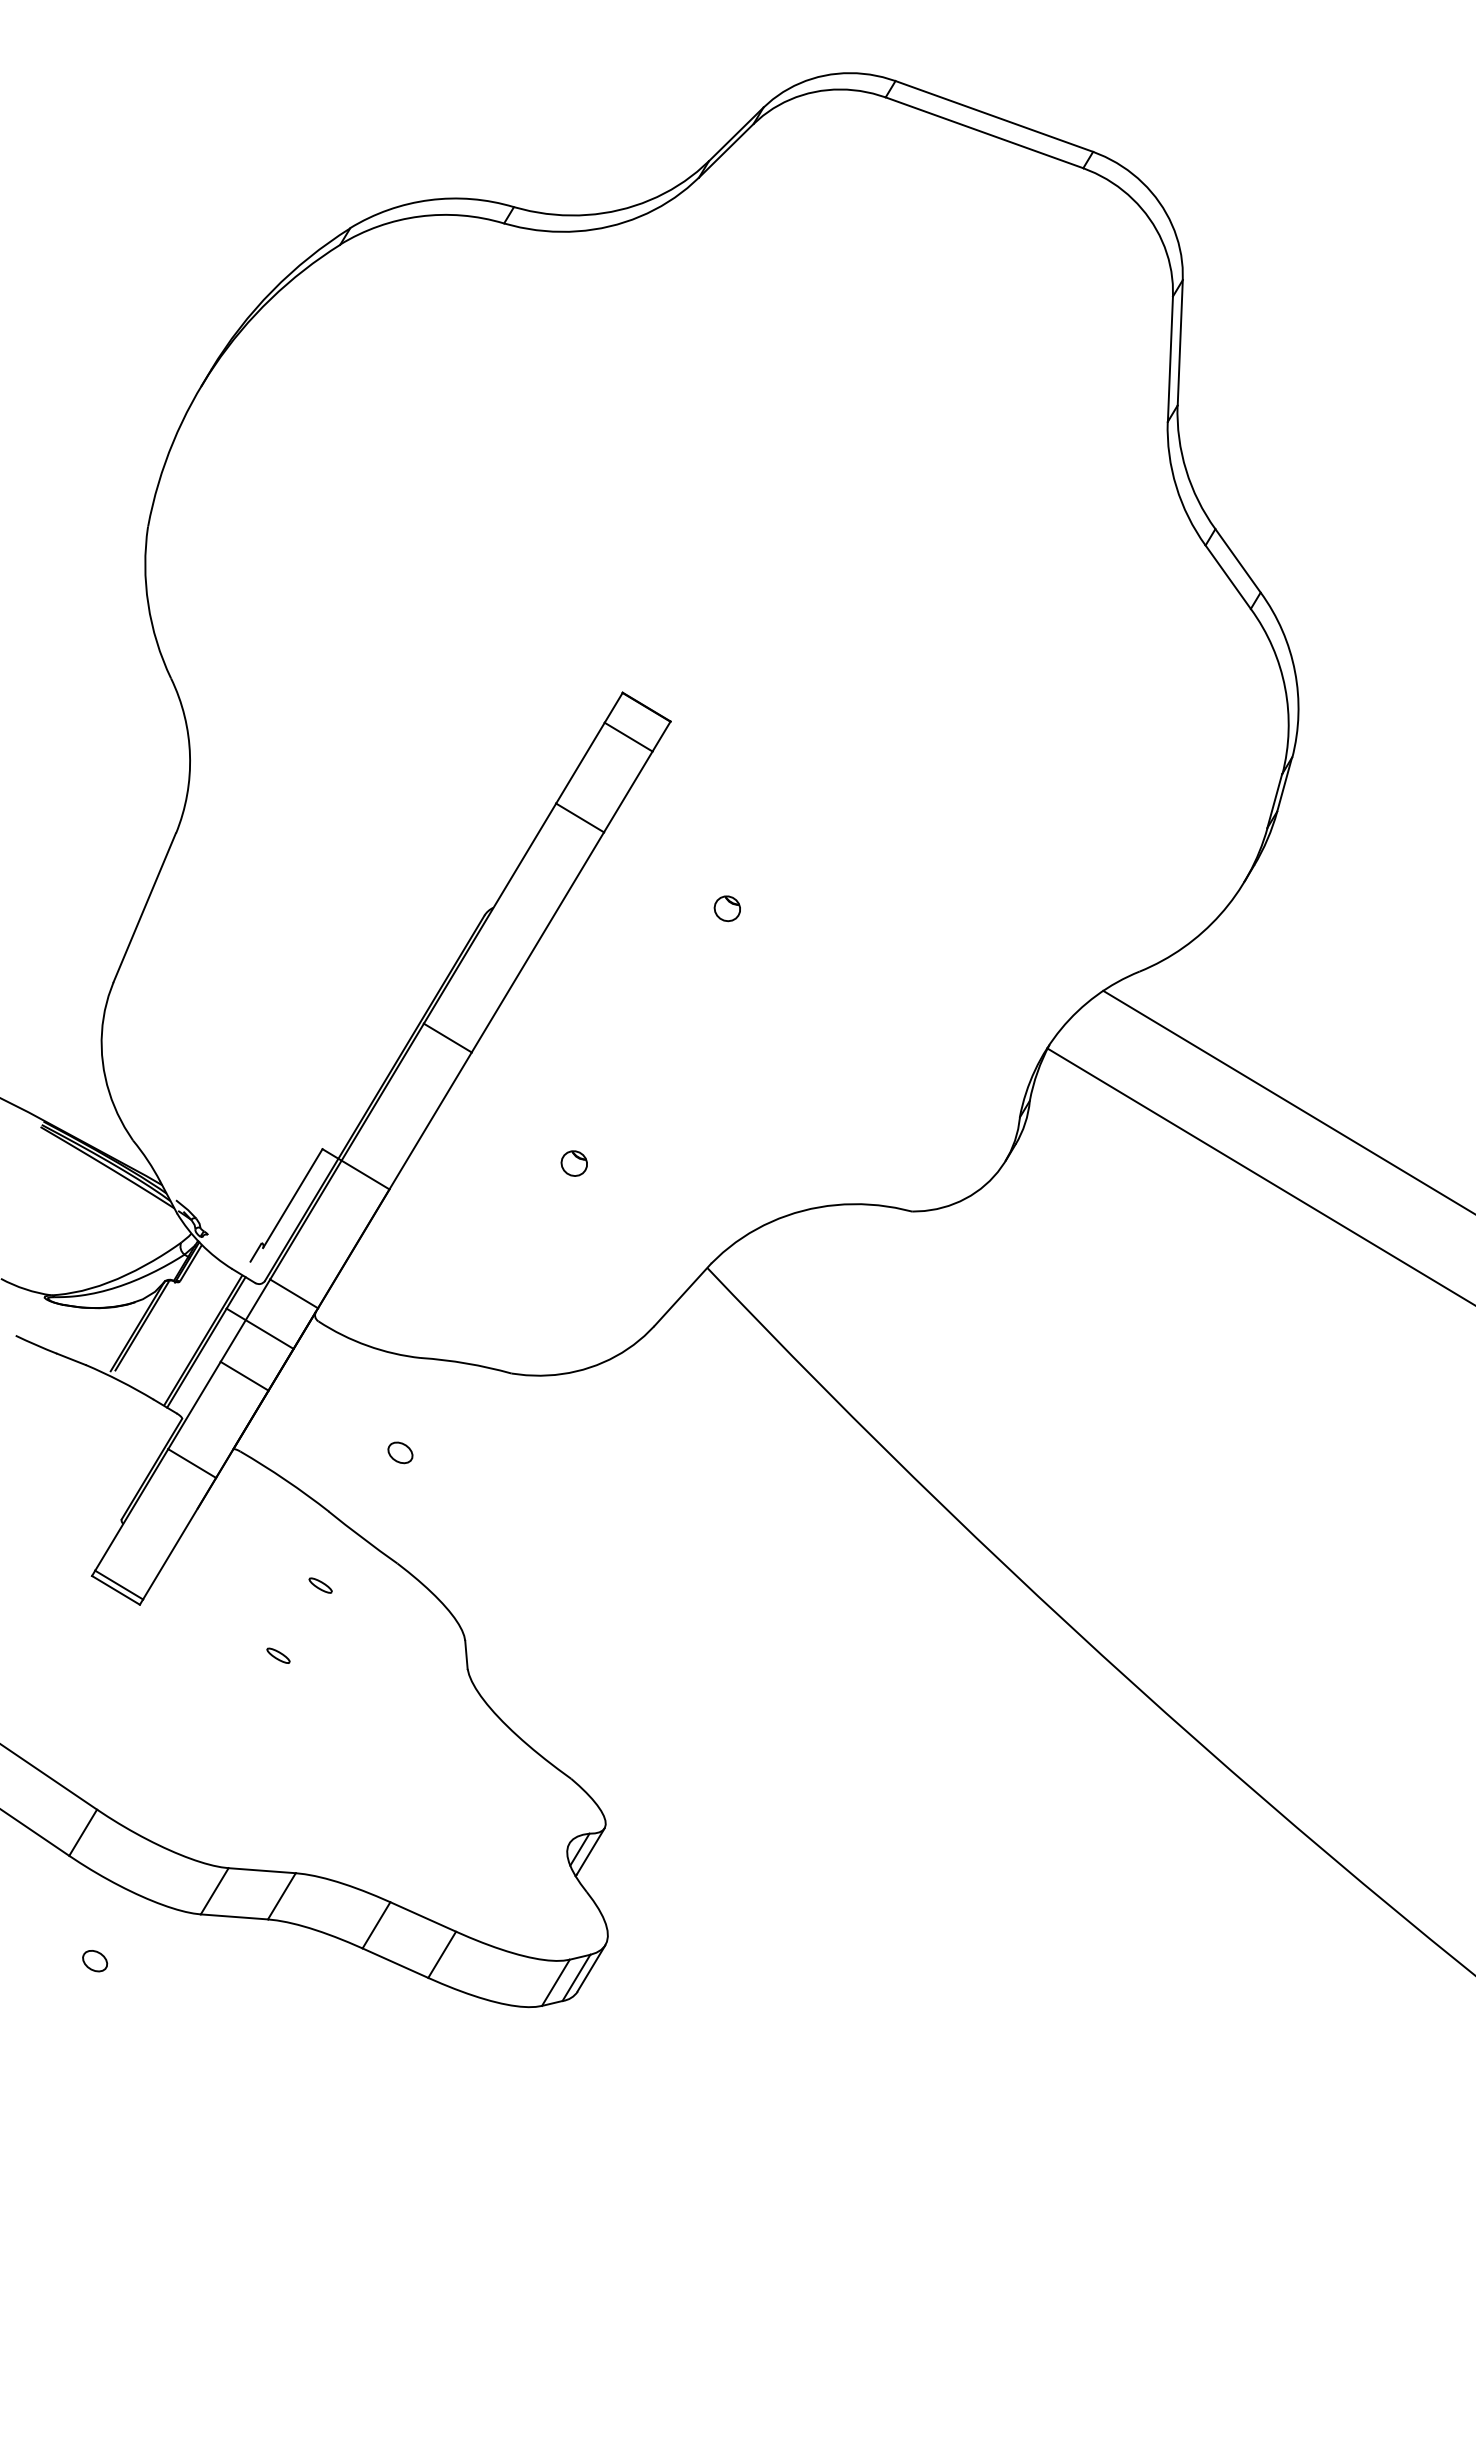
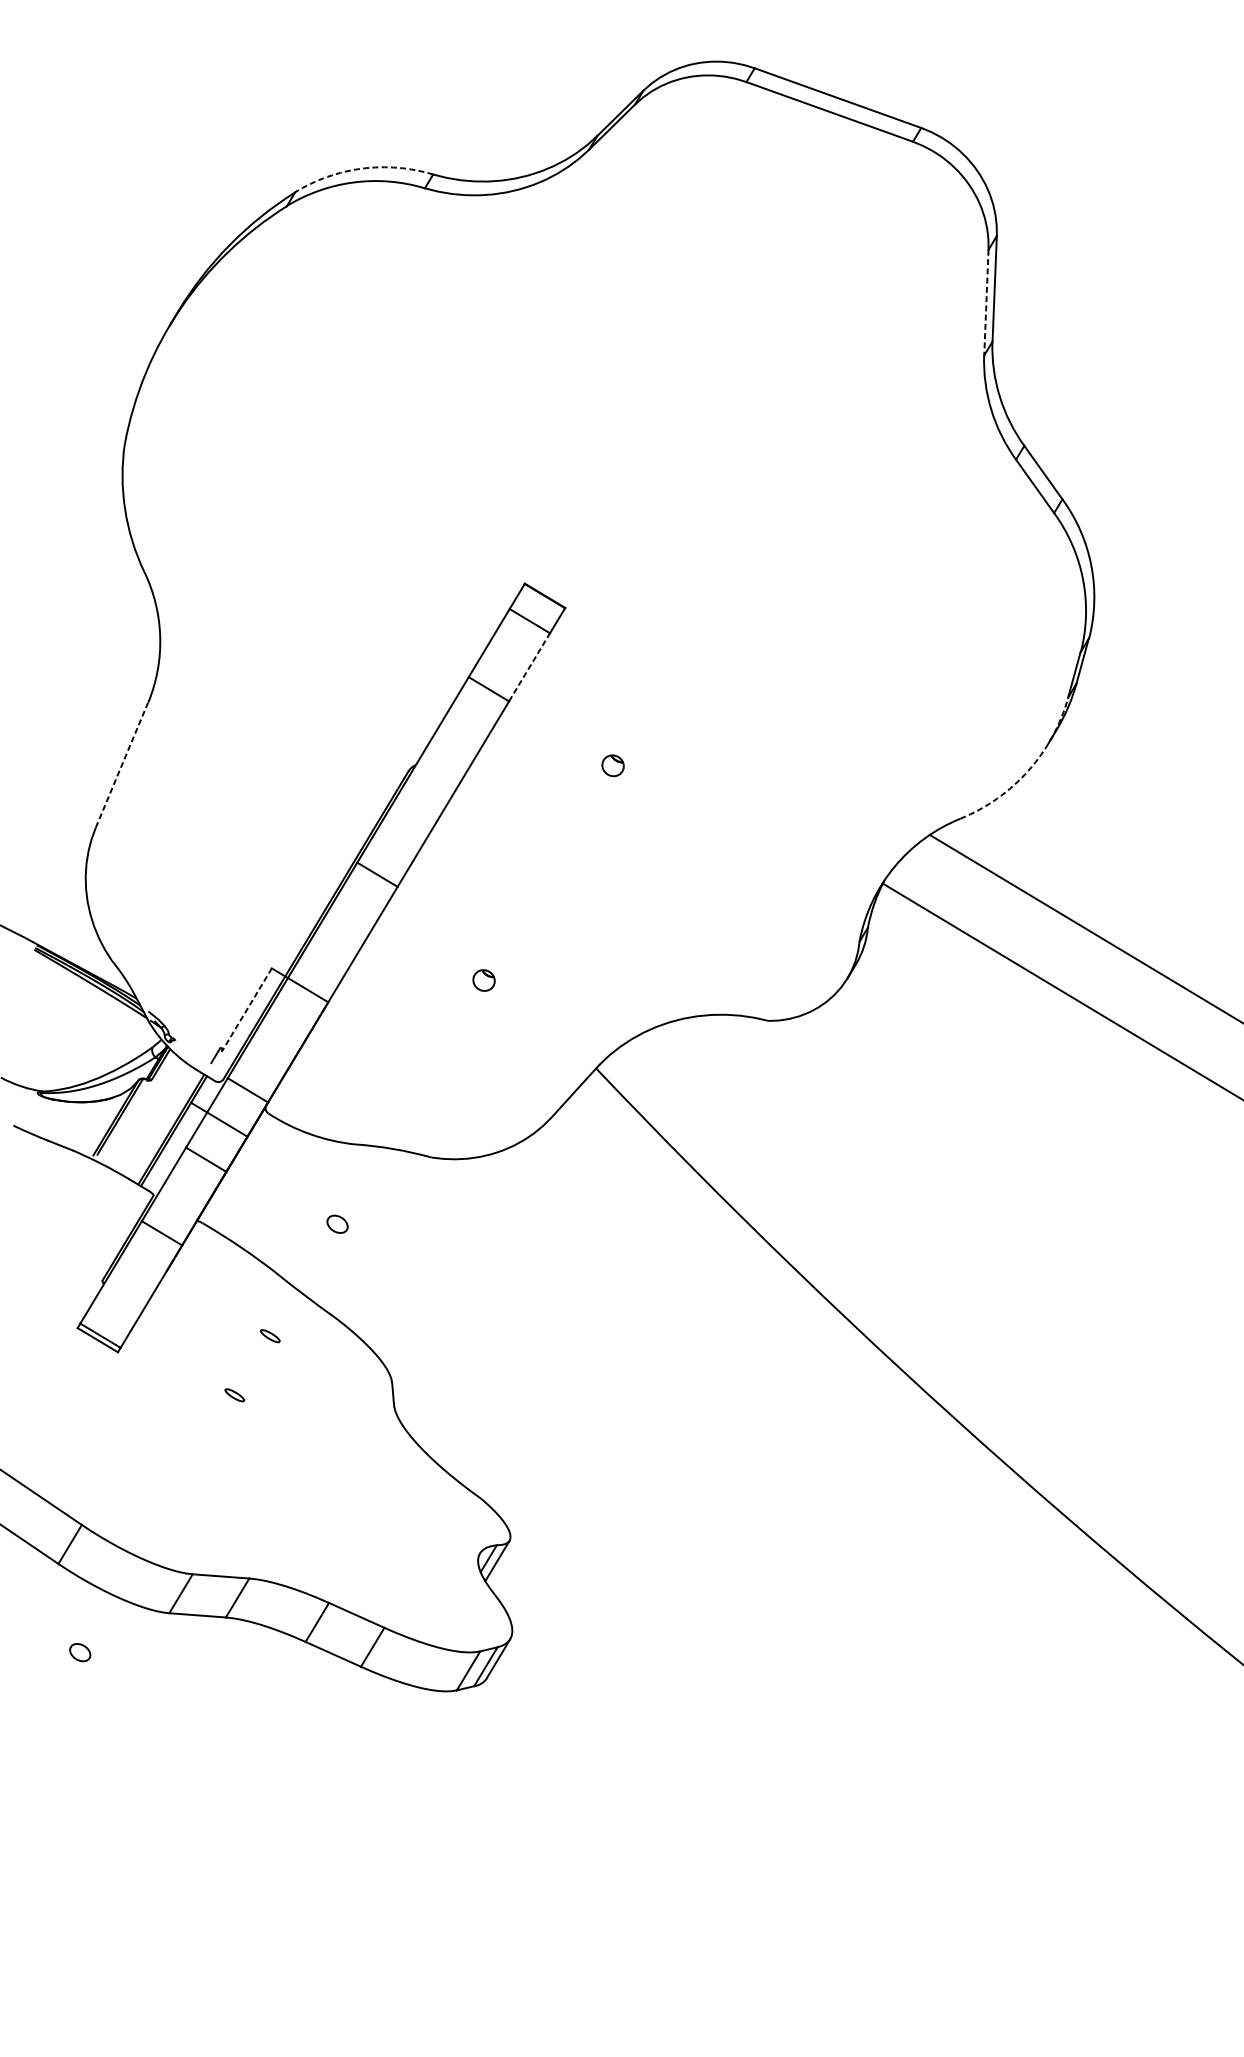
arc: (429, 200) -> (362, 168), solid -> dashed
line: (1170, 359) -> (986, 302), solid -> dashed
line: (628, 791) -> (529, 666), solid -> dashed
line: (144, 907) -> (121, 764), solid -> dashed
arc: (1220, 914) -> (1028, 770), solid -> dashed
line: (292, 1198) -> (246, 1009), solid -> dashed

